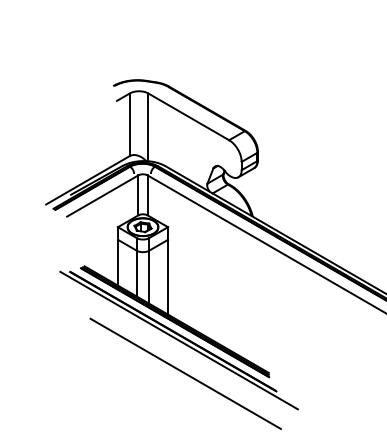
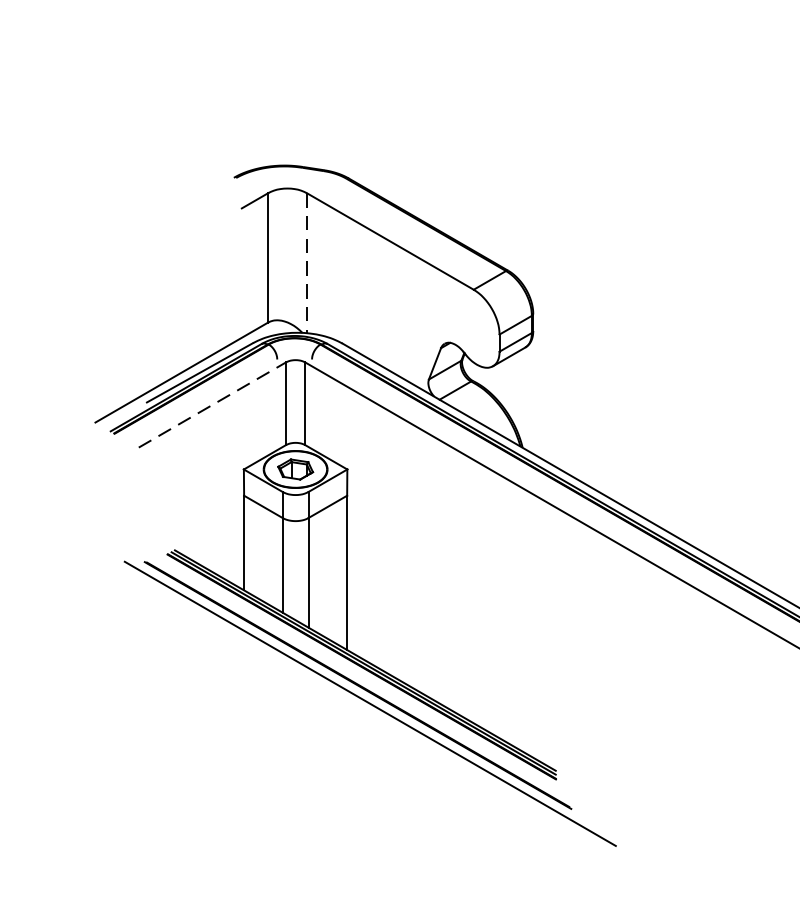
line: (148, 127) -> (306, 263), solid -> dashed
line: (103, 195) -> (213, 403), solid -> dashed
line: (185, 373) -> (383, 771), removed

